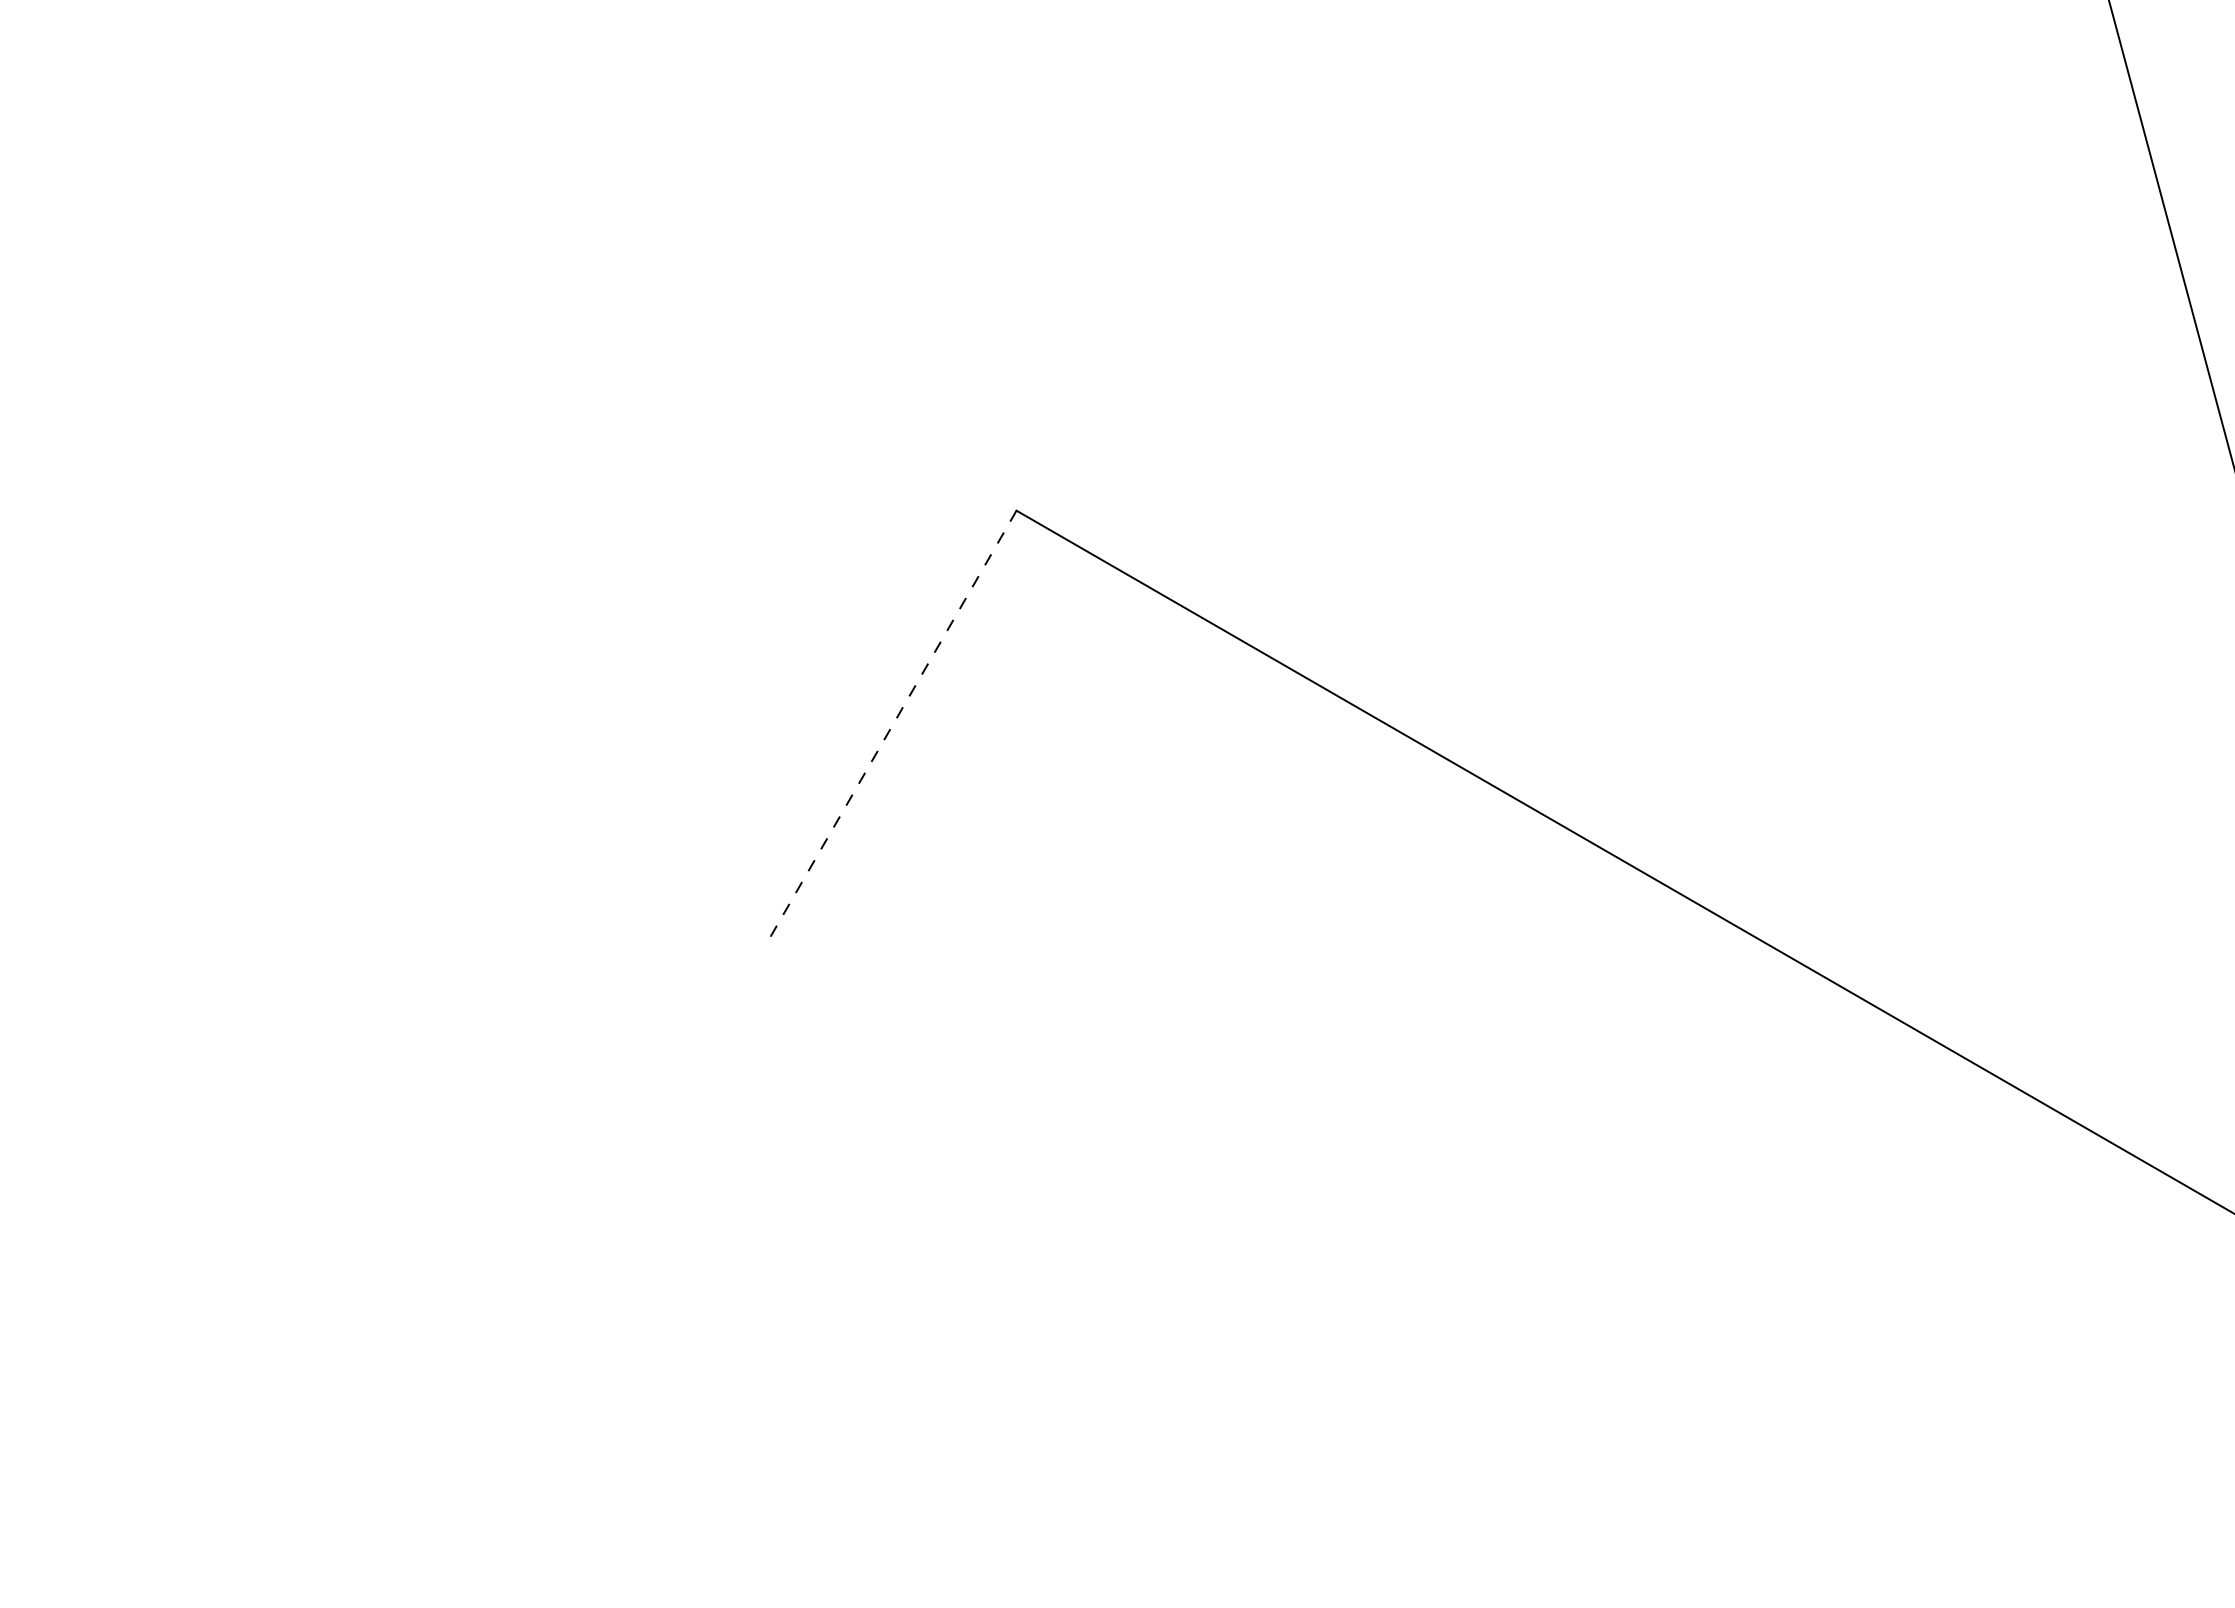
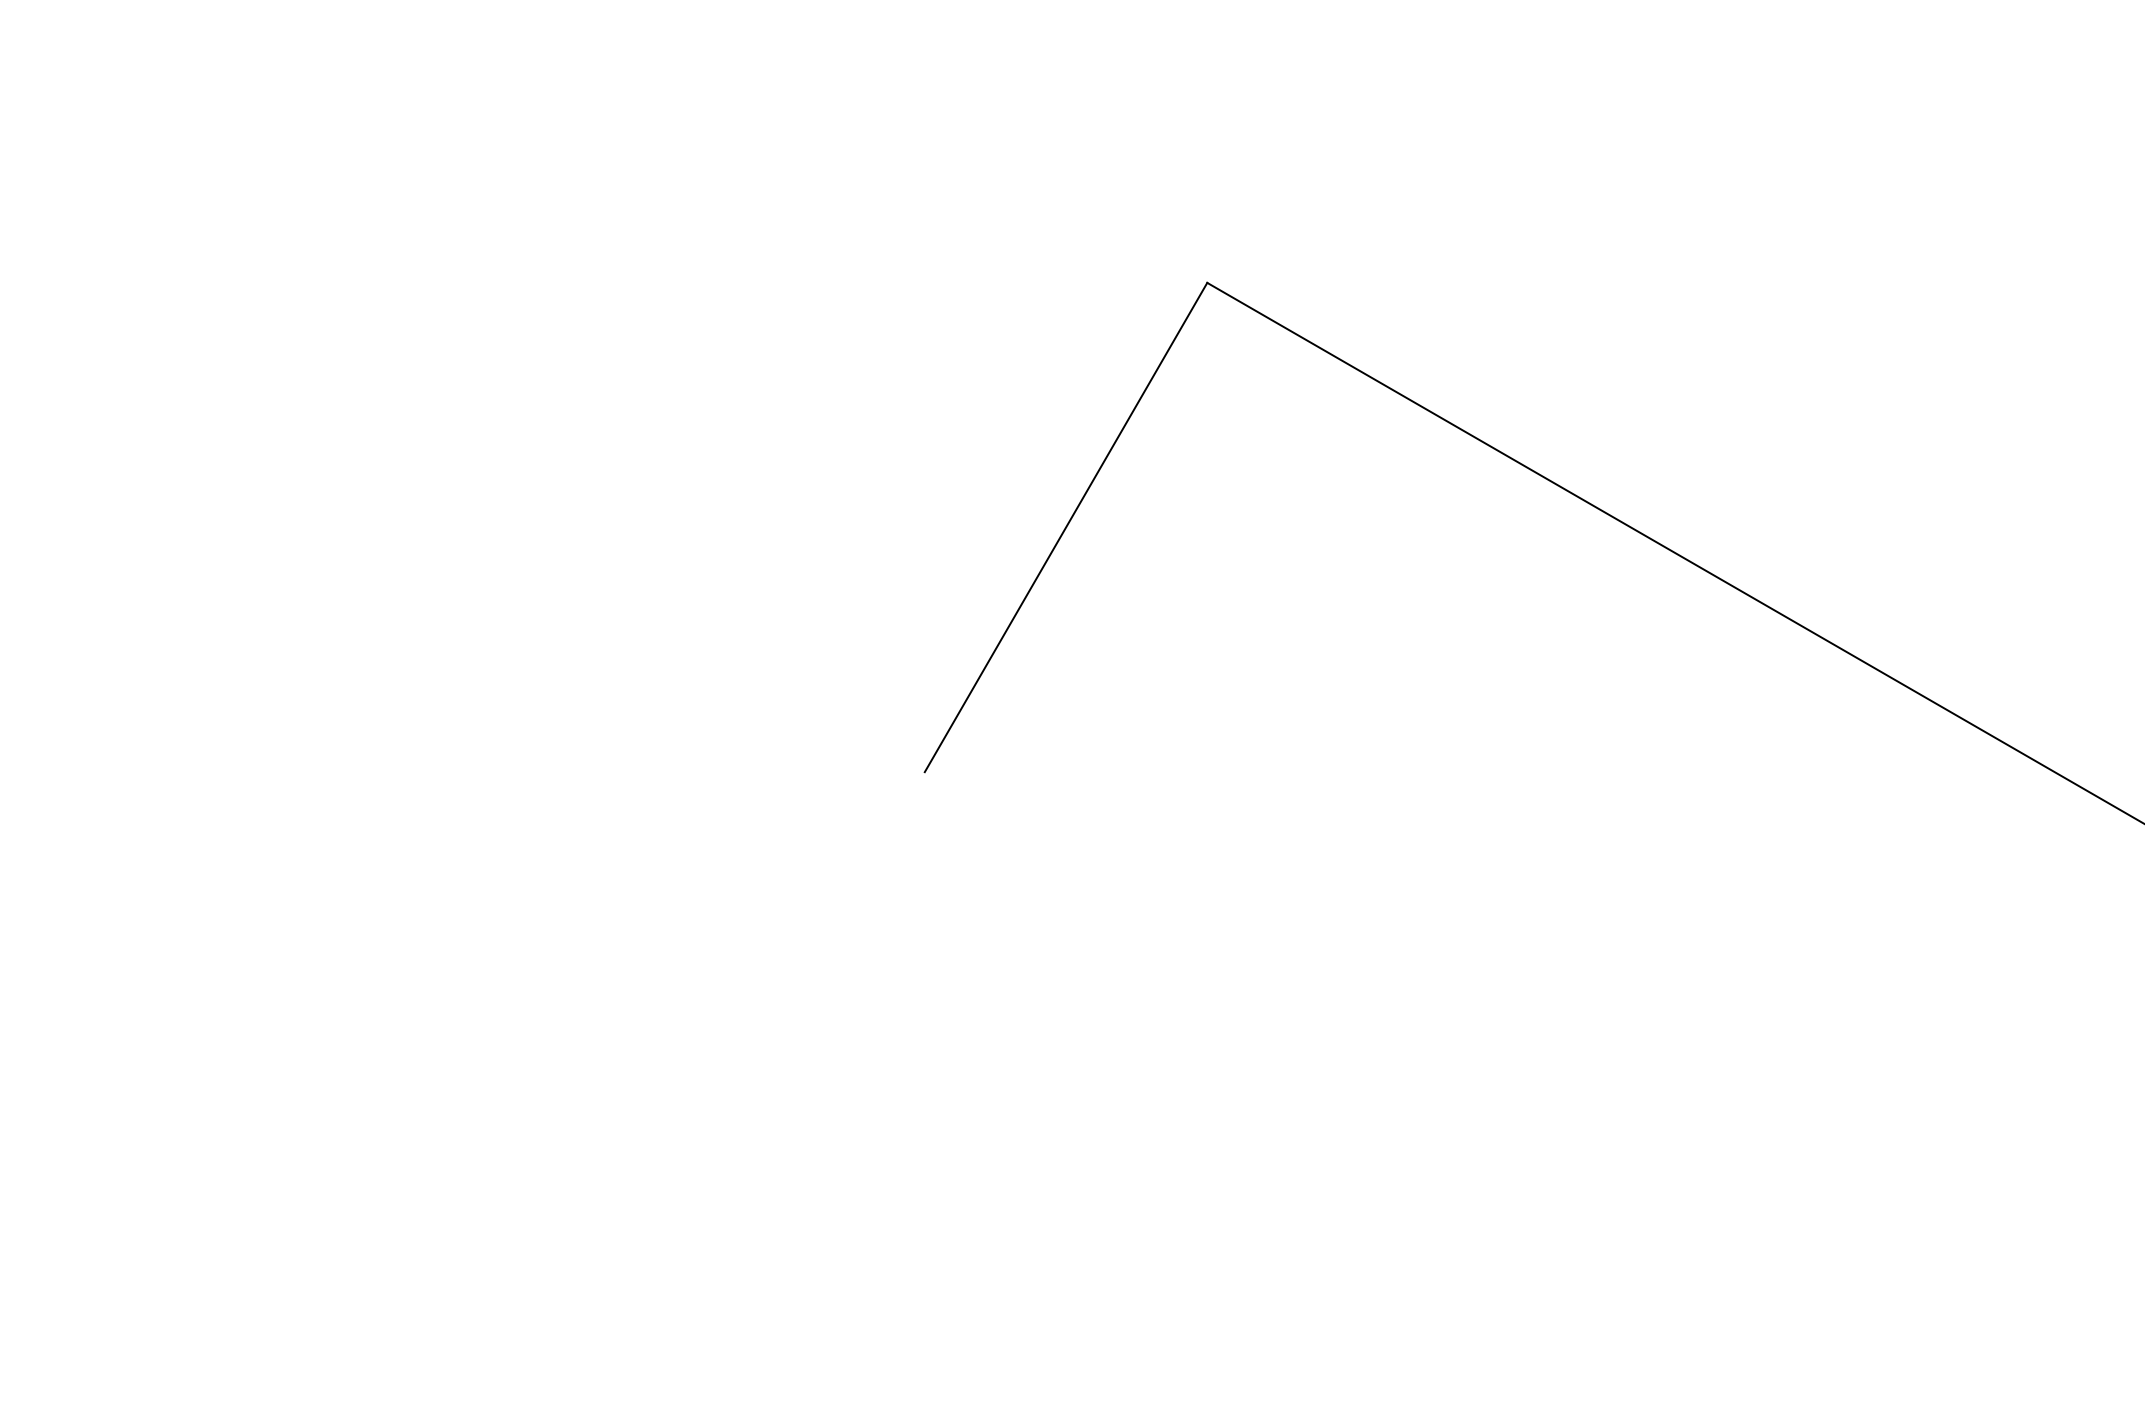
line: (890, 729) -> (1066, 527), dashed -> solid

